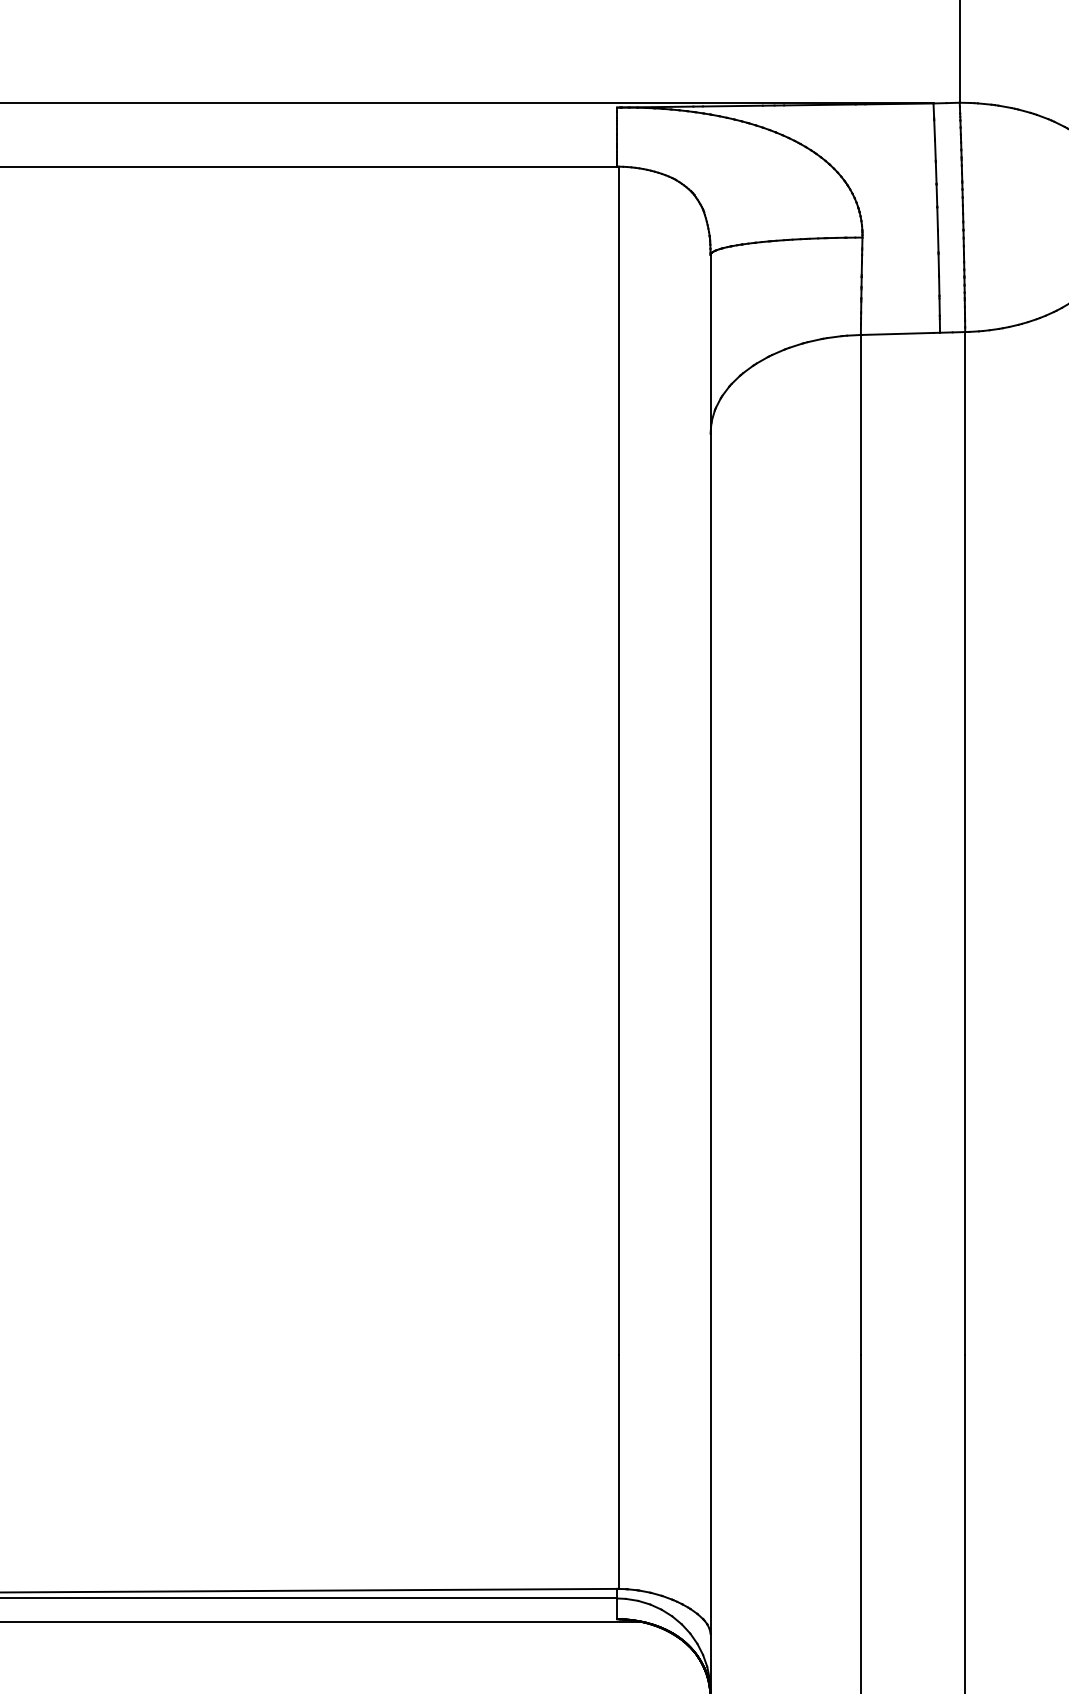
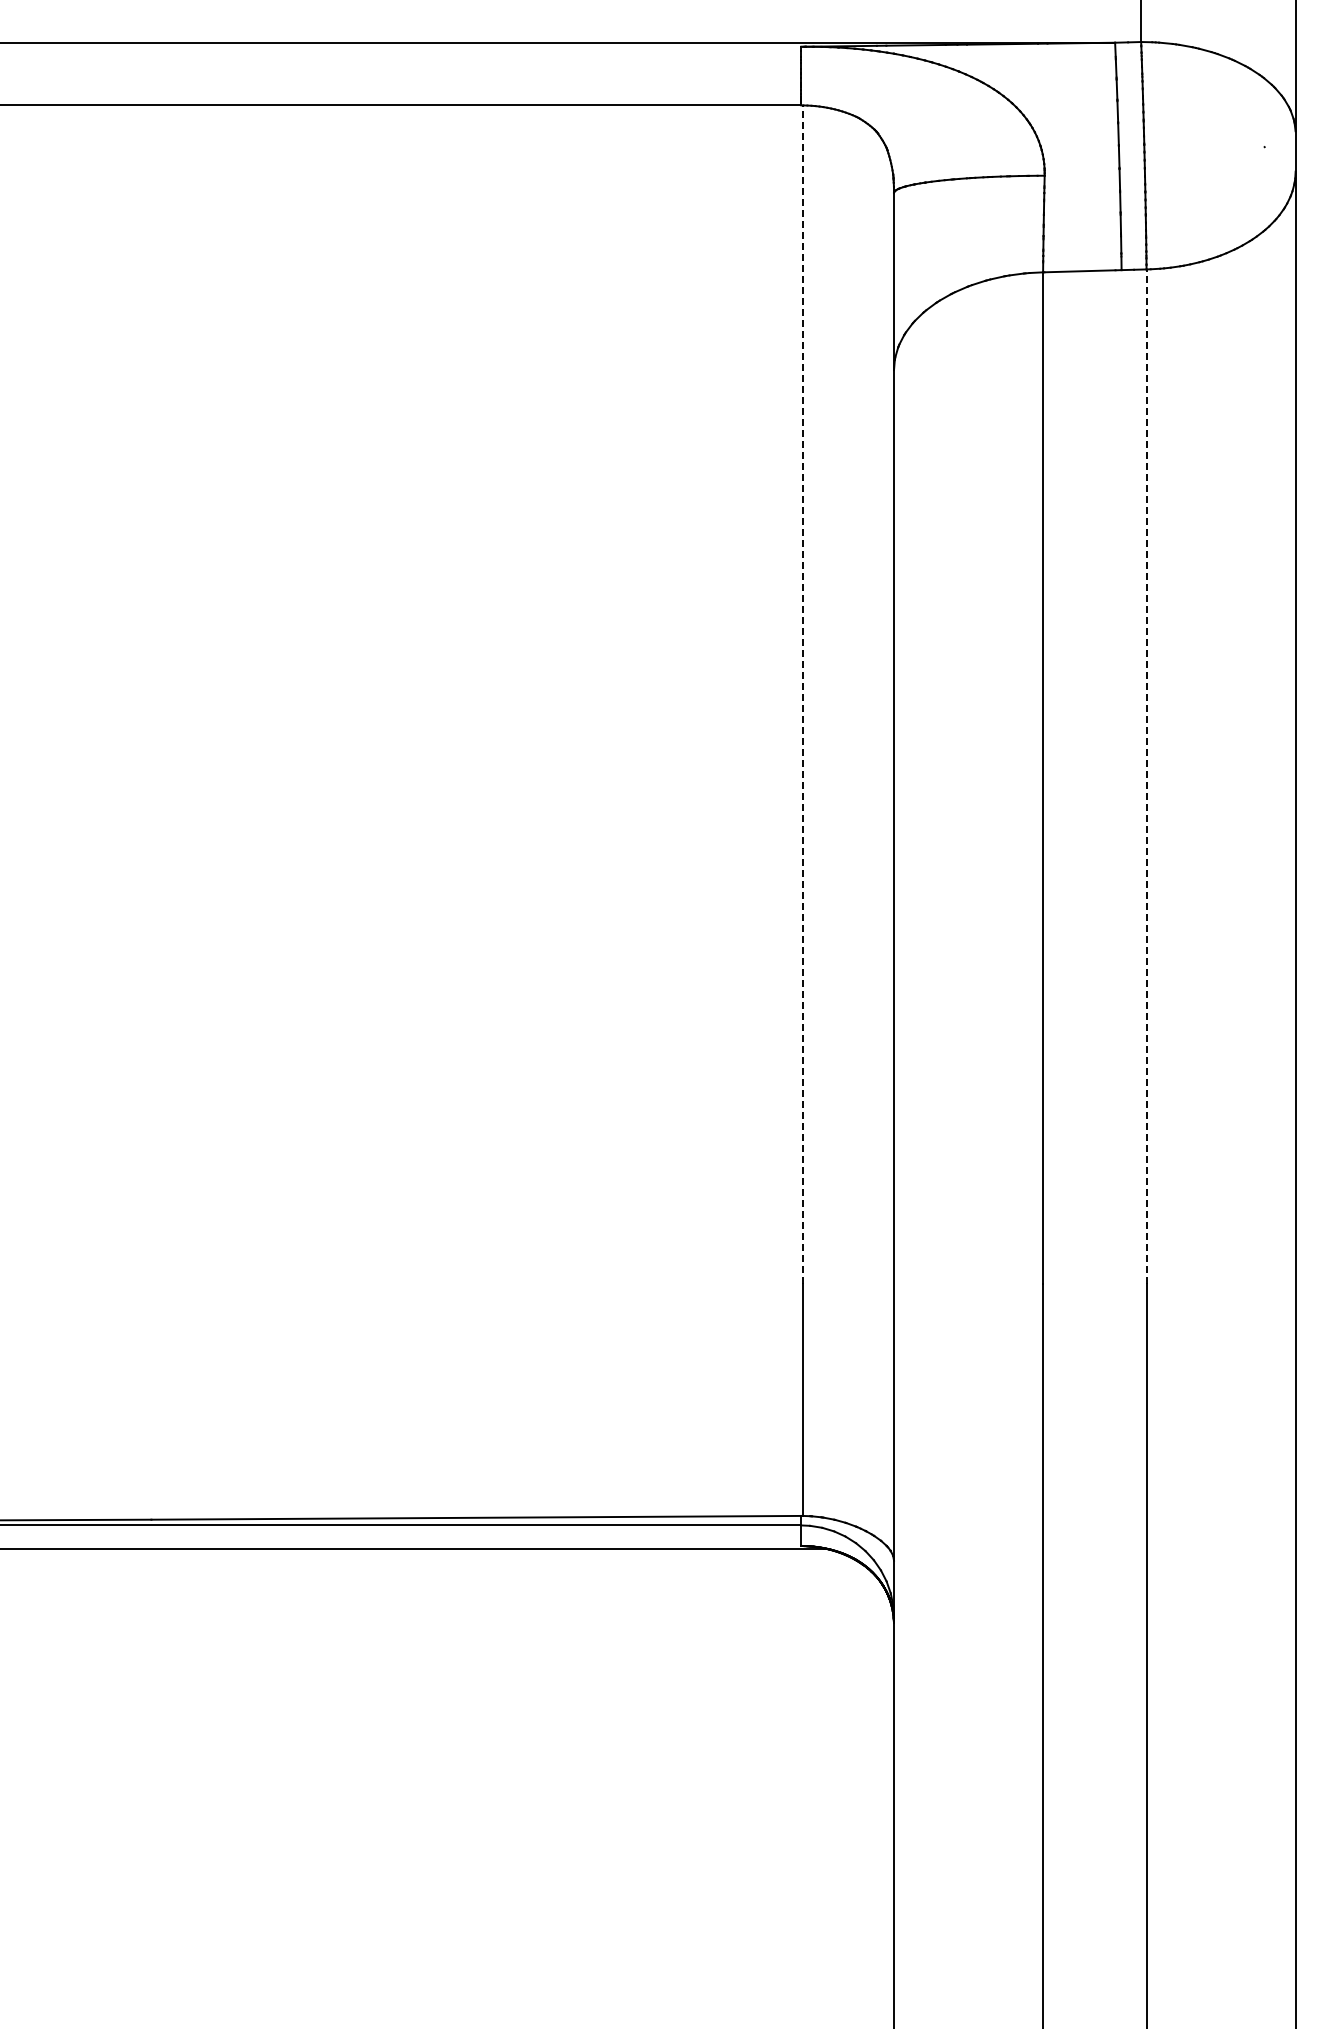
line: (618, 760) -> (802, 694), solid -> dashed
line: (965, 843) -> (1146, 776), solid -> dashed

